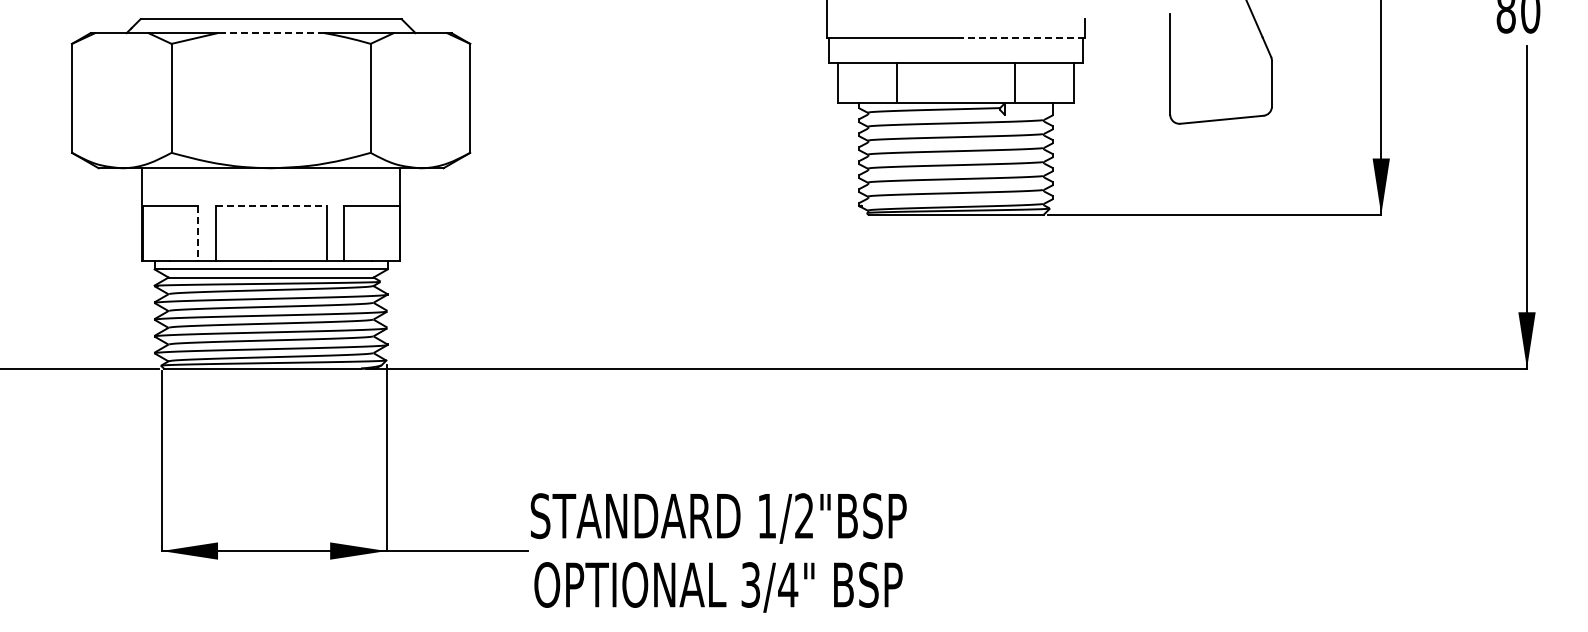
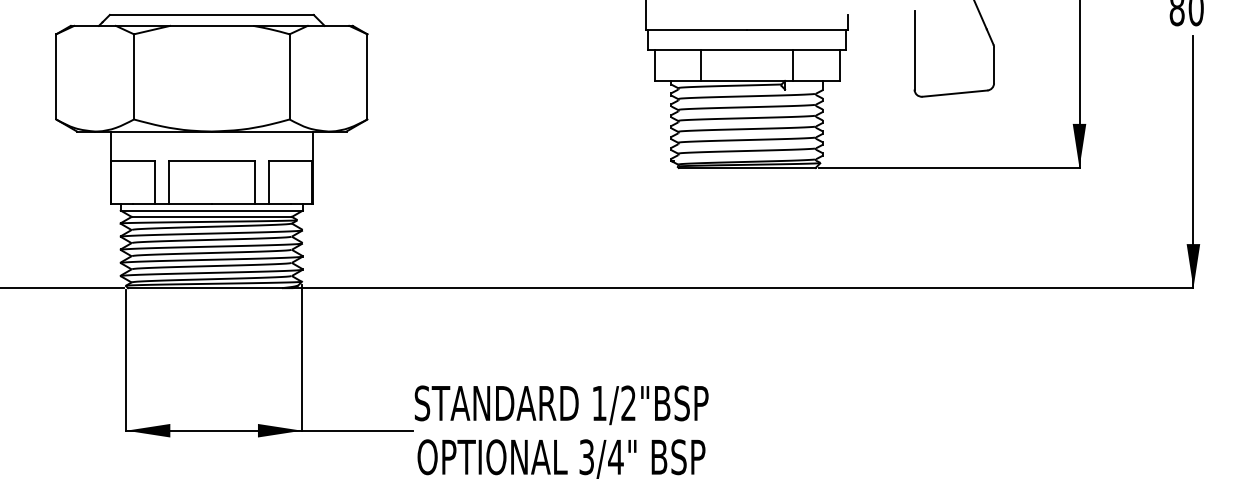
line: (270, 33) -> (211, 26), dashed -> solid
line: (1020, 37) -> (797, 29), dashed -> solid
line: (271, 205) -> (212, 160), dashed -> solid
line: (197, 233) -> (154, 182), dashed -> solid

